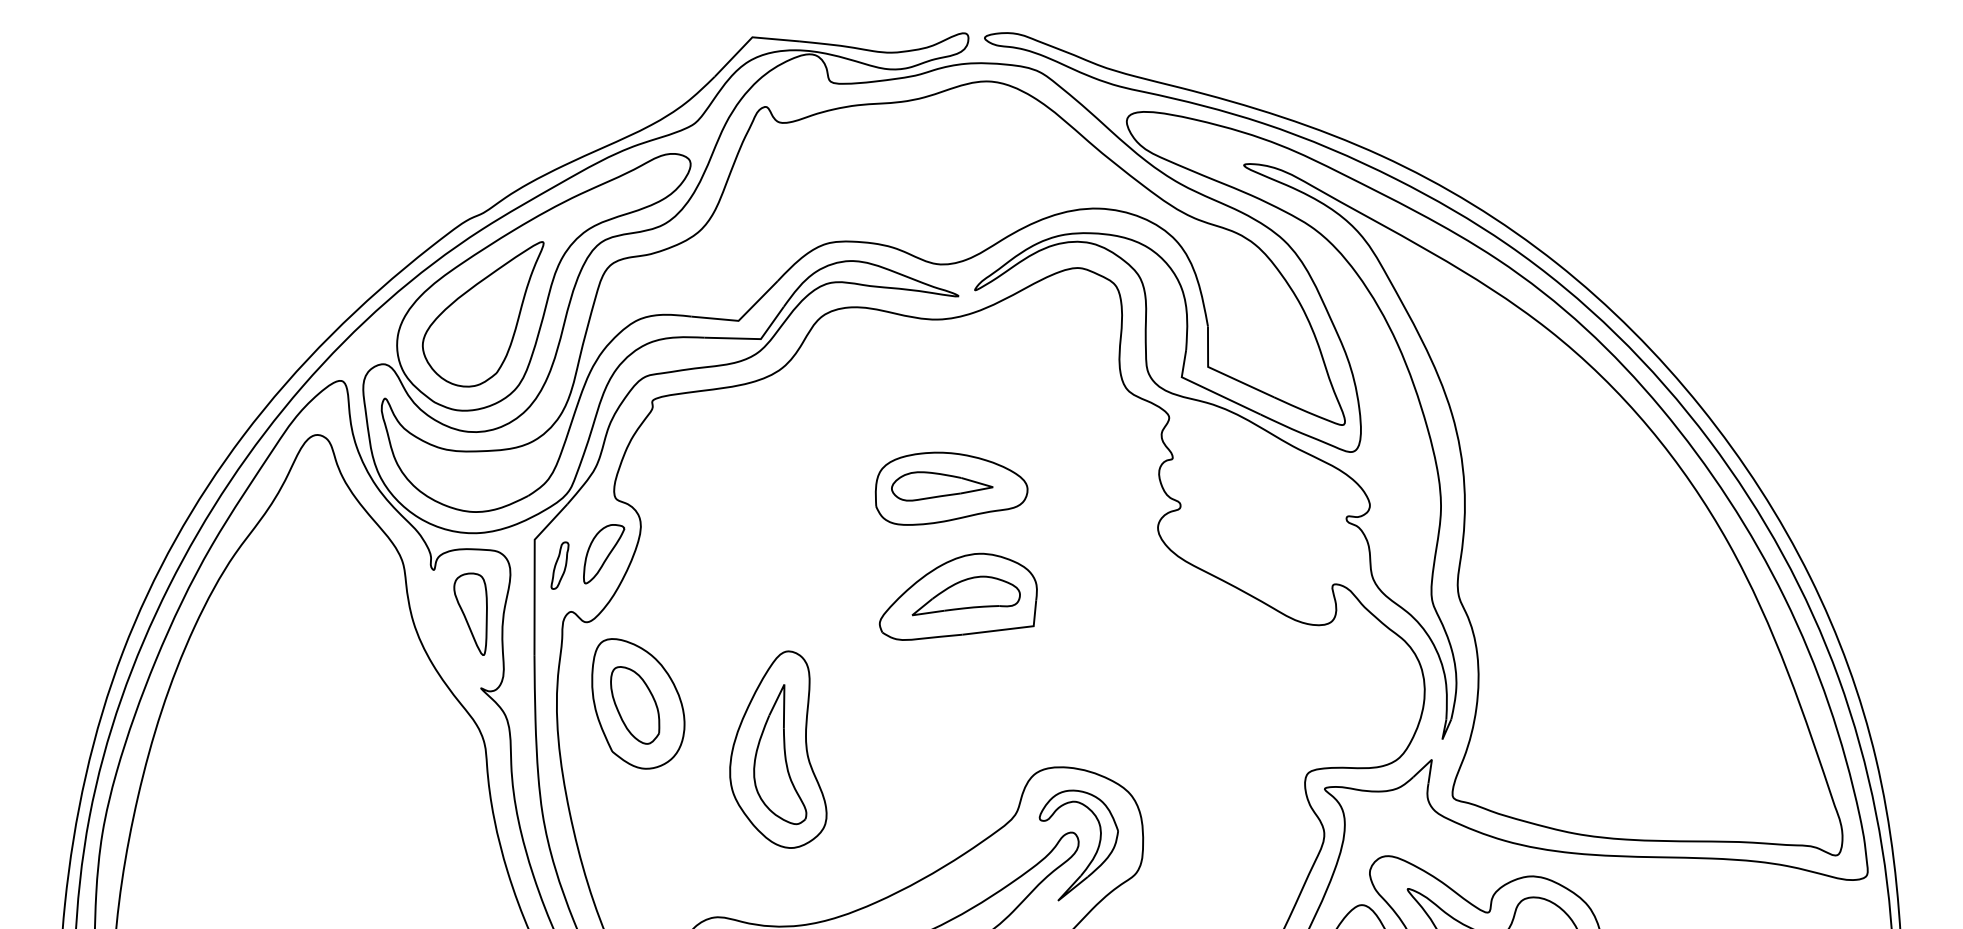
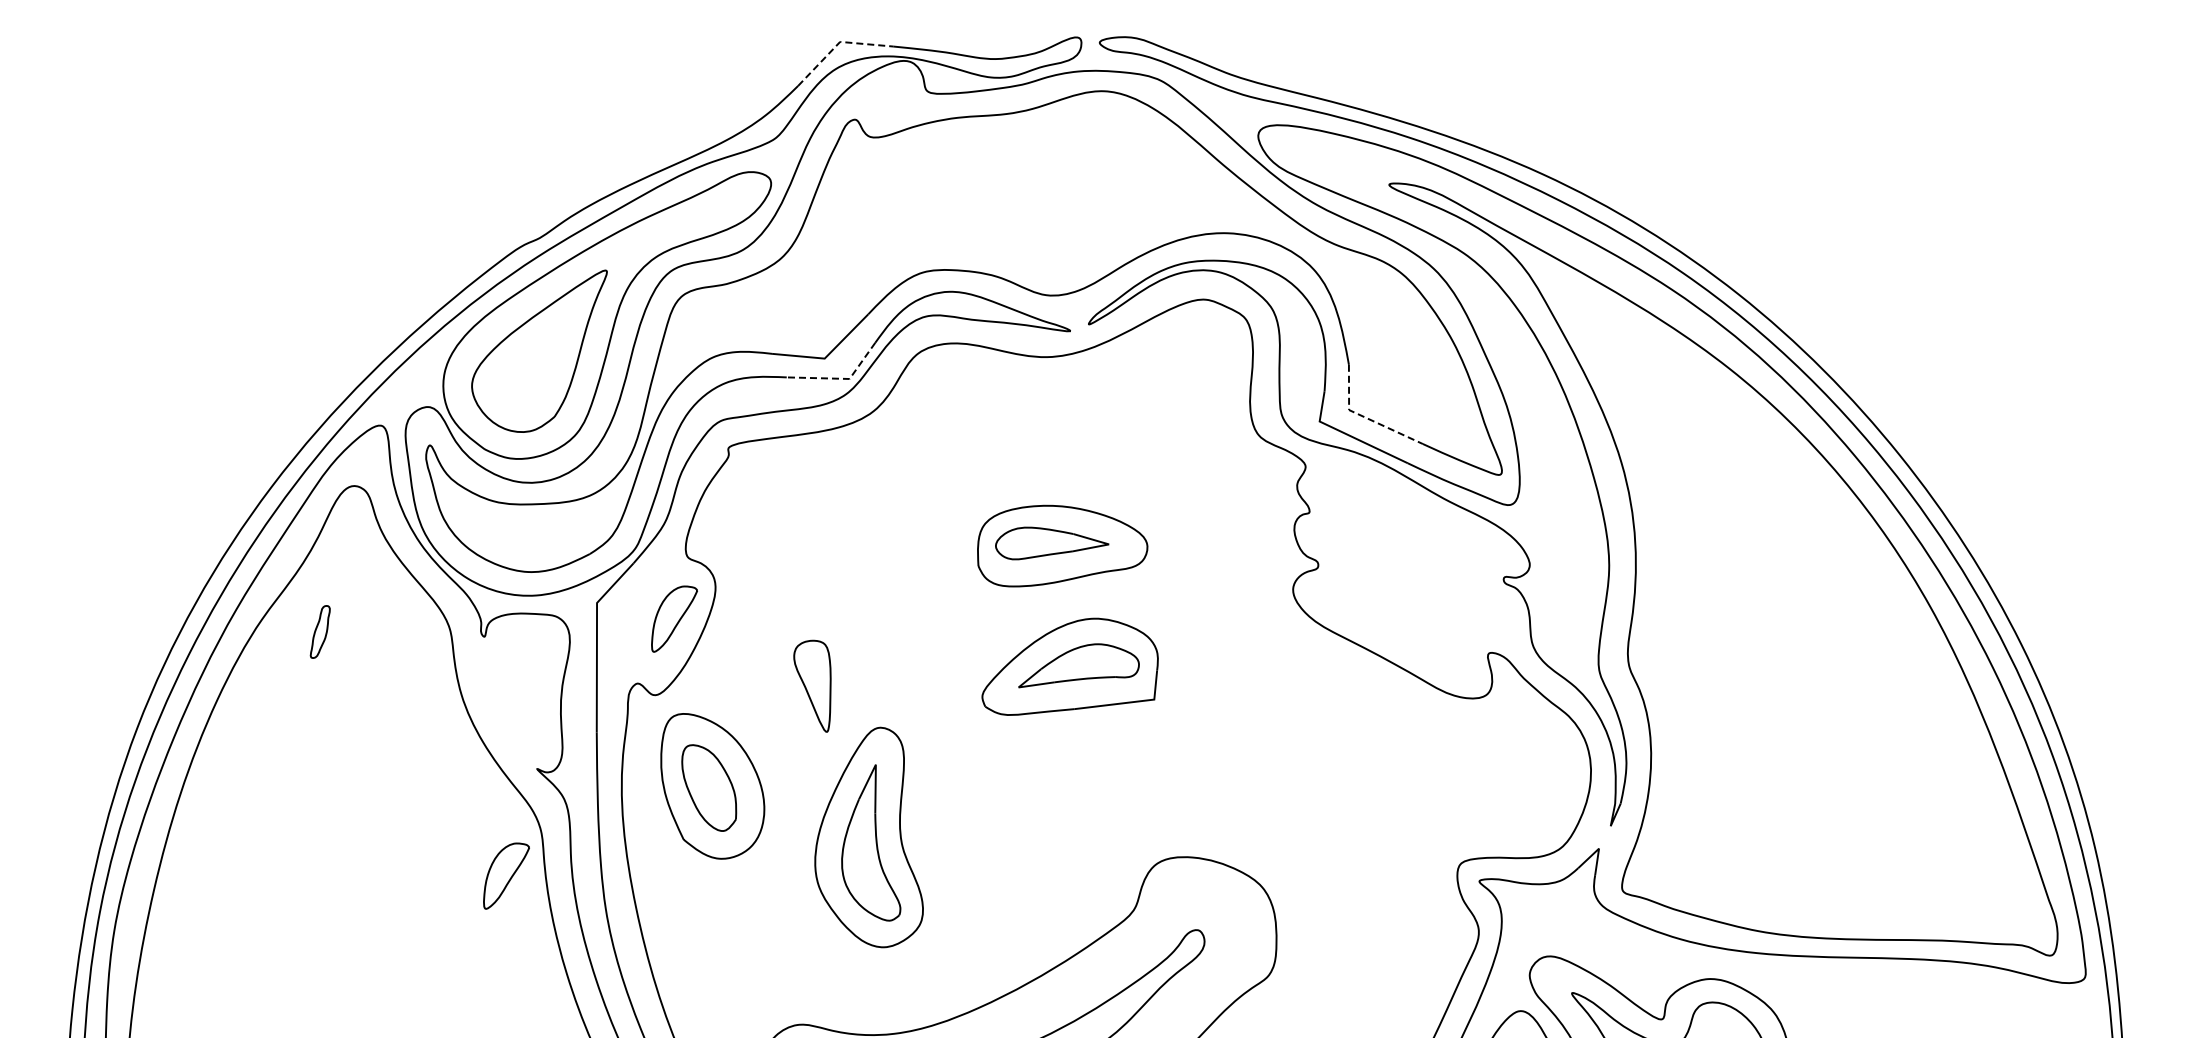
line: (750, 39) -> (838, 44), solid -> dashed
line: (752, 338) -> (840, 378), solid -> dashed
line: (1222, 373) -> (1365, 417), solid -> dashed
part: (559, 565) -> (319, 631), moved
part: (470, 613) -> (812, 685), moved
part: (453, 783) -> (506, 875), added
part: (1093, 855) -> (1221, 955), removed

